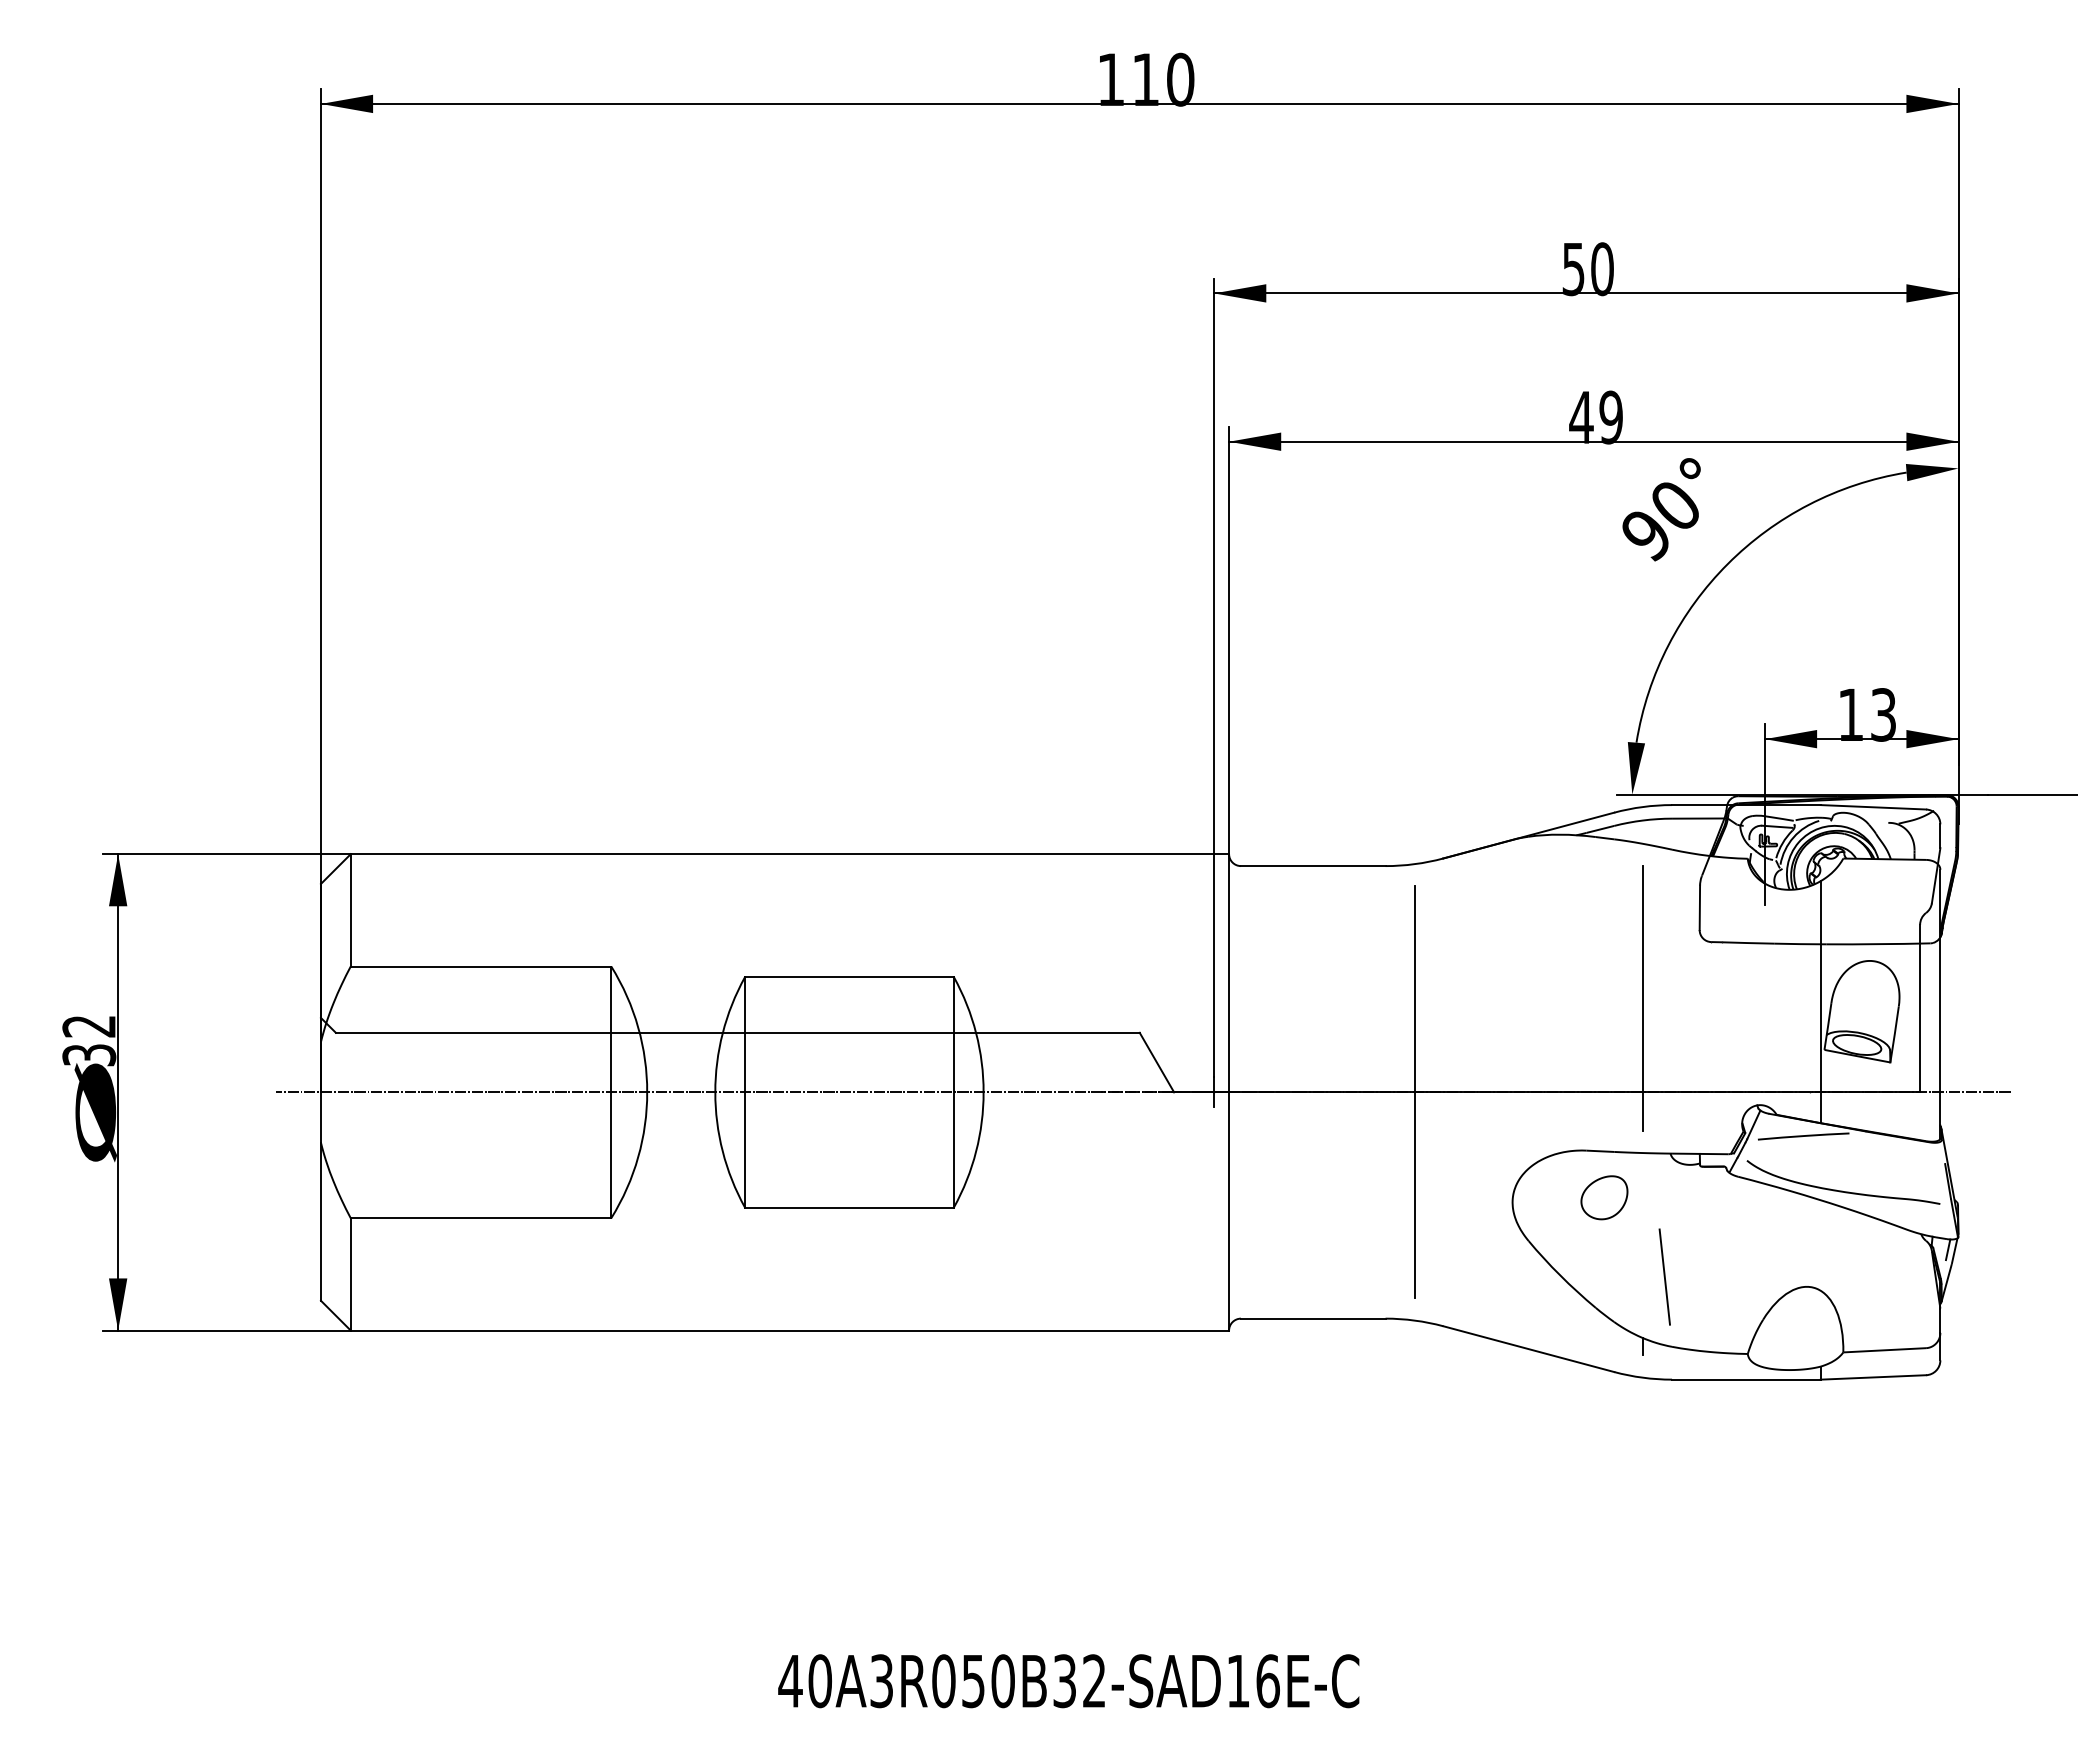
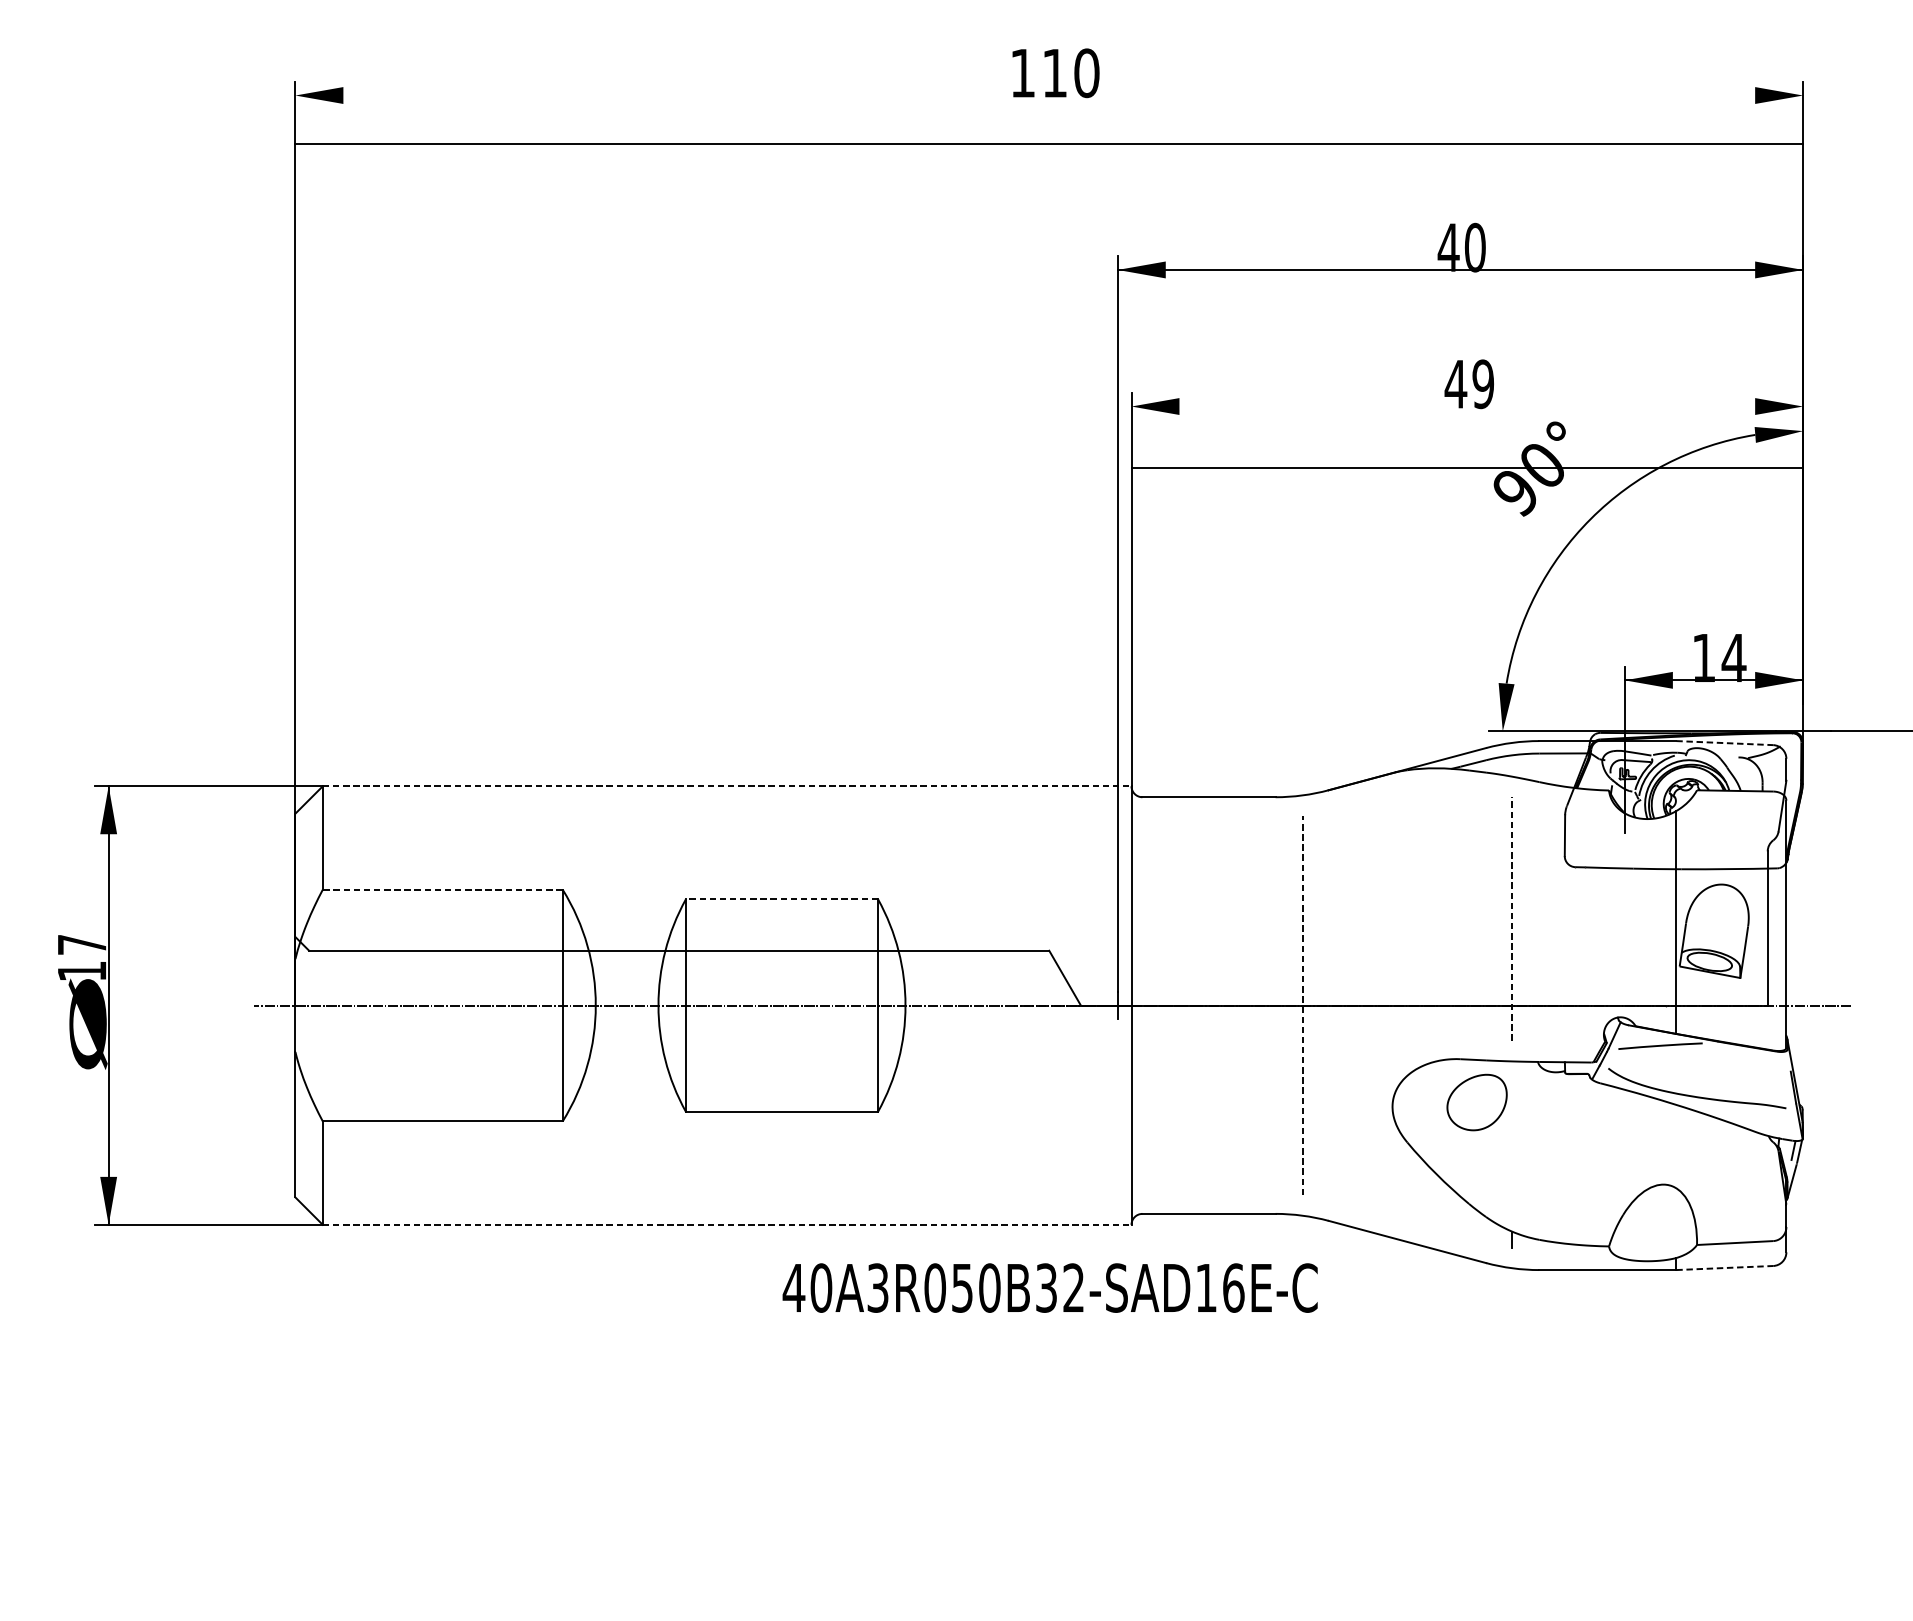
line: (1139, 103) -> (1049, 143), moved
text: (1573, 269) -> (1448, 247), 50 -> 40
line: (1593, 441) -> (1467, 467), moved
text: (1883, 714) -> (1734, 657), 13 -> 14
line: (1873, 807) -> (1724, 743), solid -> dashed
line: (790, 854) -> (727, 786), solid -> dashed
line: (480, 966) -> (442, 889), solid -> dashed
line: (848, 977) -> (781, 899), solid -> dashed
line: (1642, 997) -> (1512, 918), solid -> dashed
text: (89, 1040) -> (82, 957), 32 -> 17
line: (1414, 1092) -> (1302, 1005), solid -> dashed
part: (1604, 1197) -> (1477, 1102), size x1.4
line: (1664, 1276) -> (1532, 1175), removed
line: (790, 1330) -> (727, 1224), solid -> dashed
line: (1873, 1377) -> (1724, 1268), solid -> dashed
text: (1068, 1681) -> (1049, 1288), moved

